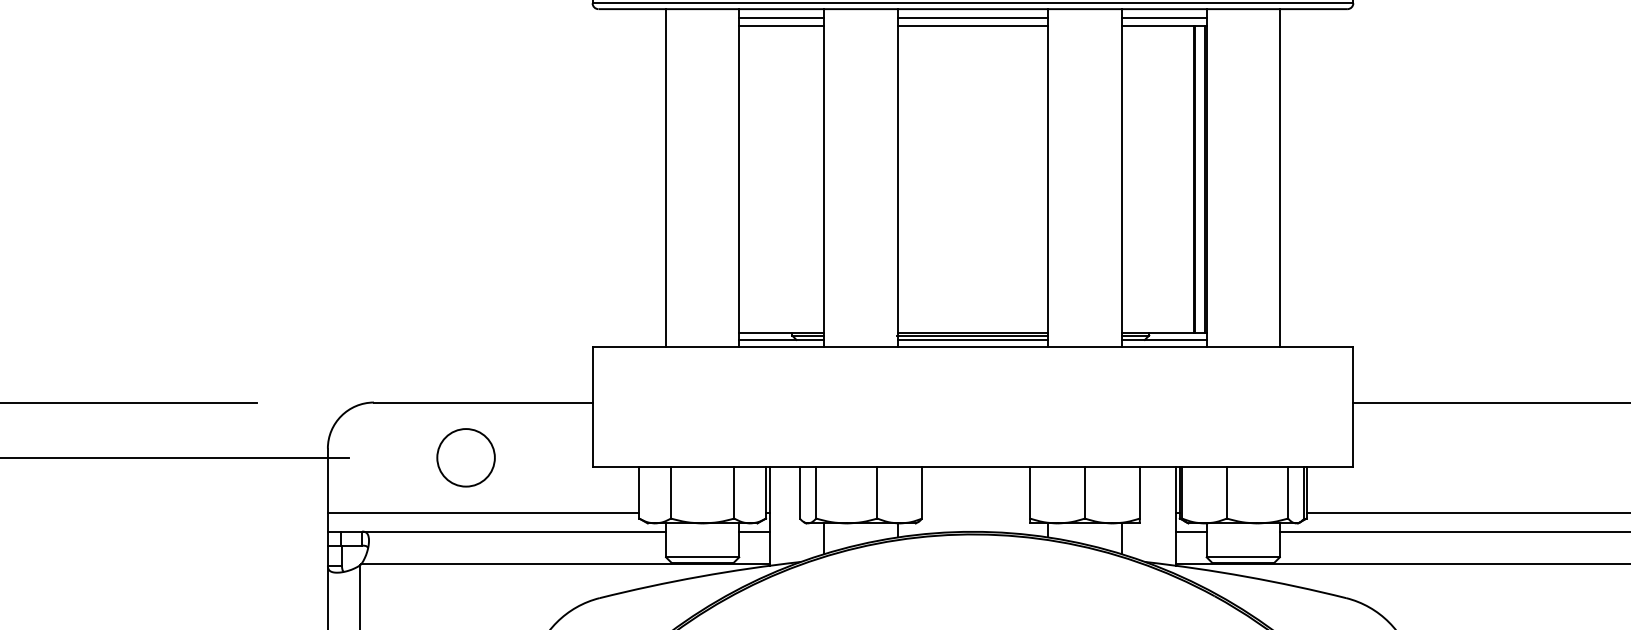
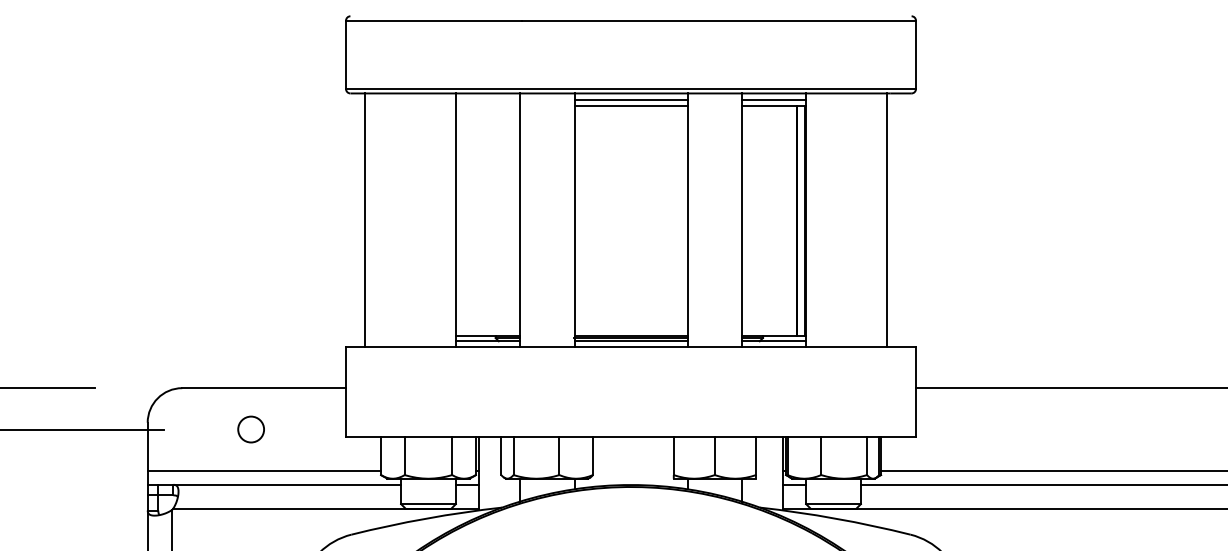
line: (781, 18) -> (487, 100), removed
line: (781, 25) -> (487, 105), removed
line: (666, 177) -> (365, 219), moved
line: (1279, 177) -> (886, 219), moved
circle: (465, 457) -> (250, 429), size x0.6

